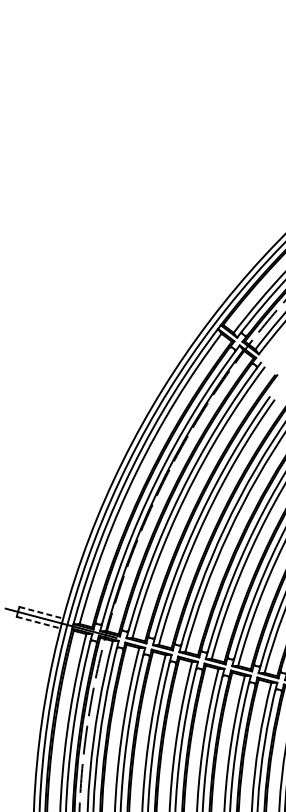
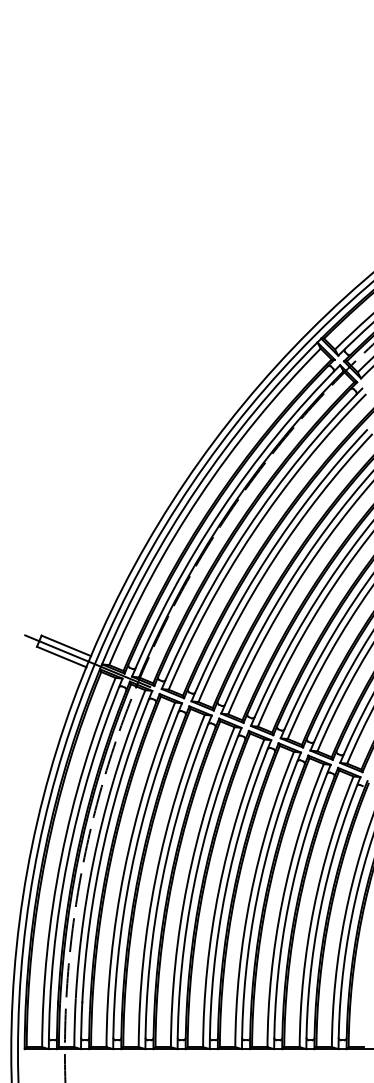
line: (41, 612) -> (66, 645), dashed -> solid
line: (38, 623) -> (61, 657), dashed -> solid

